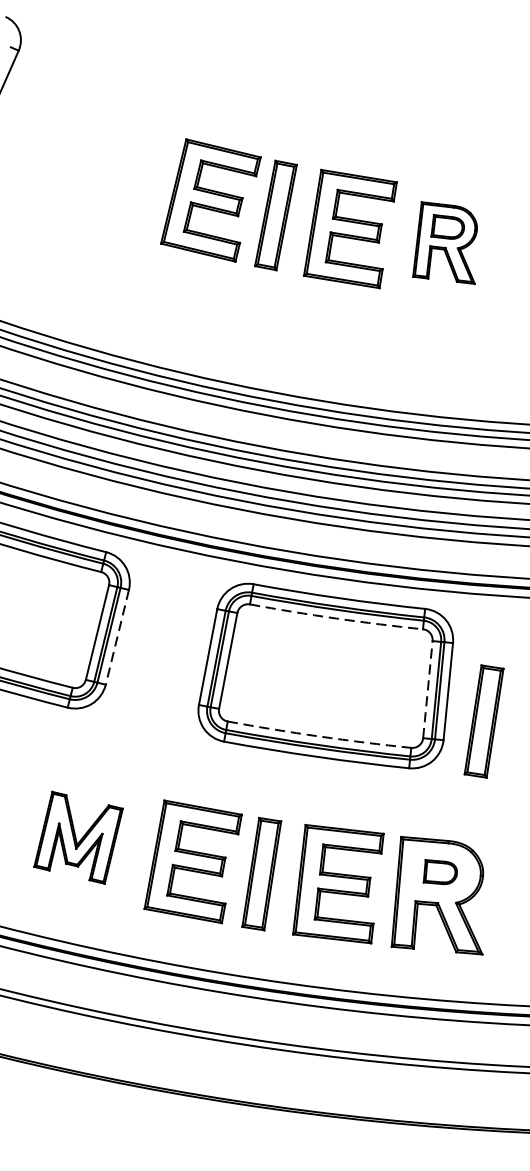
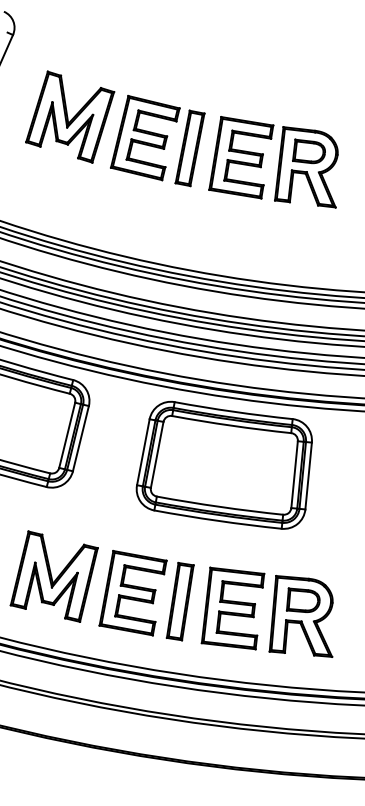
part: (102, 169) -> (70, 116), added
part: (445, 243) -> (306, 167), size x1.43
arc: (336, 618) -> (231, 425), dashed -> solid
line: (116, 637) -> (80, 438), dashed -> solid
line: (427, 689) -> (294, 474), dashed -> solid
part: (482, 721) -> (332, 496), removed
arc: (318, 735) -> (219, 506), dashed -> solid
part: (77, 837) -> (53, 576), size x1.43
part: (439, 871) -> (302, 599), size x1.43

